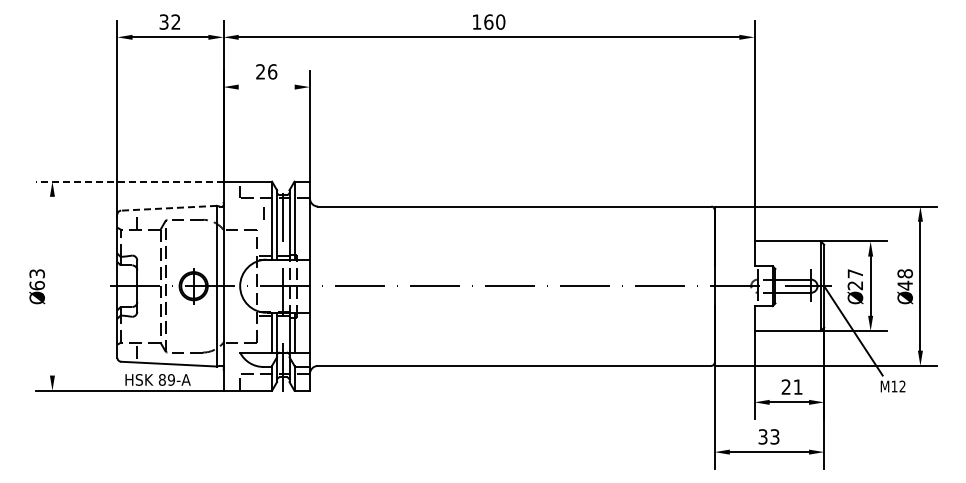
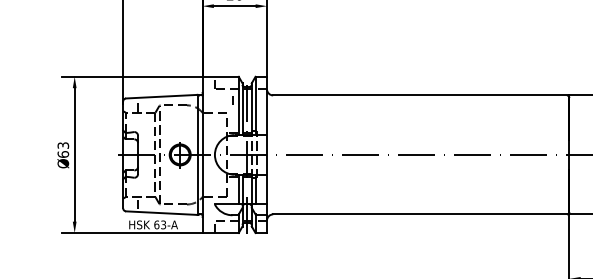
line: (266, 87) -> (234, 6), added
line: (129, 181) -> (132, 76), dashed -> solid
line: (169, 208) -> (162, 96), dashed -> solid
line: (52, 285) -> (74, 154), added
text: (166, 379) -> (159, 224), 89-A -> 63-A

